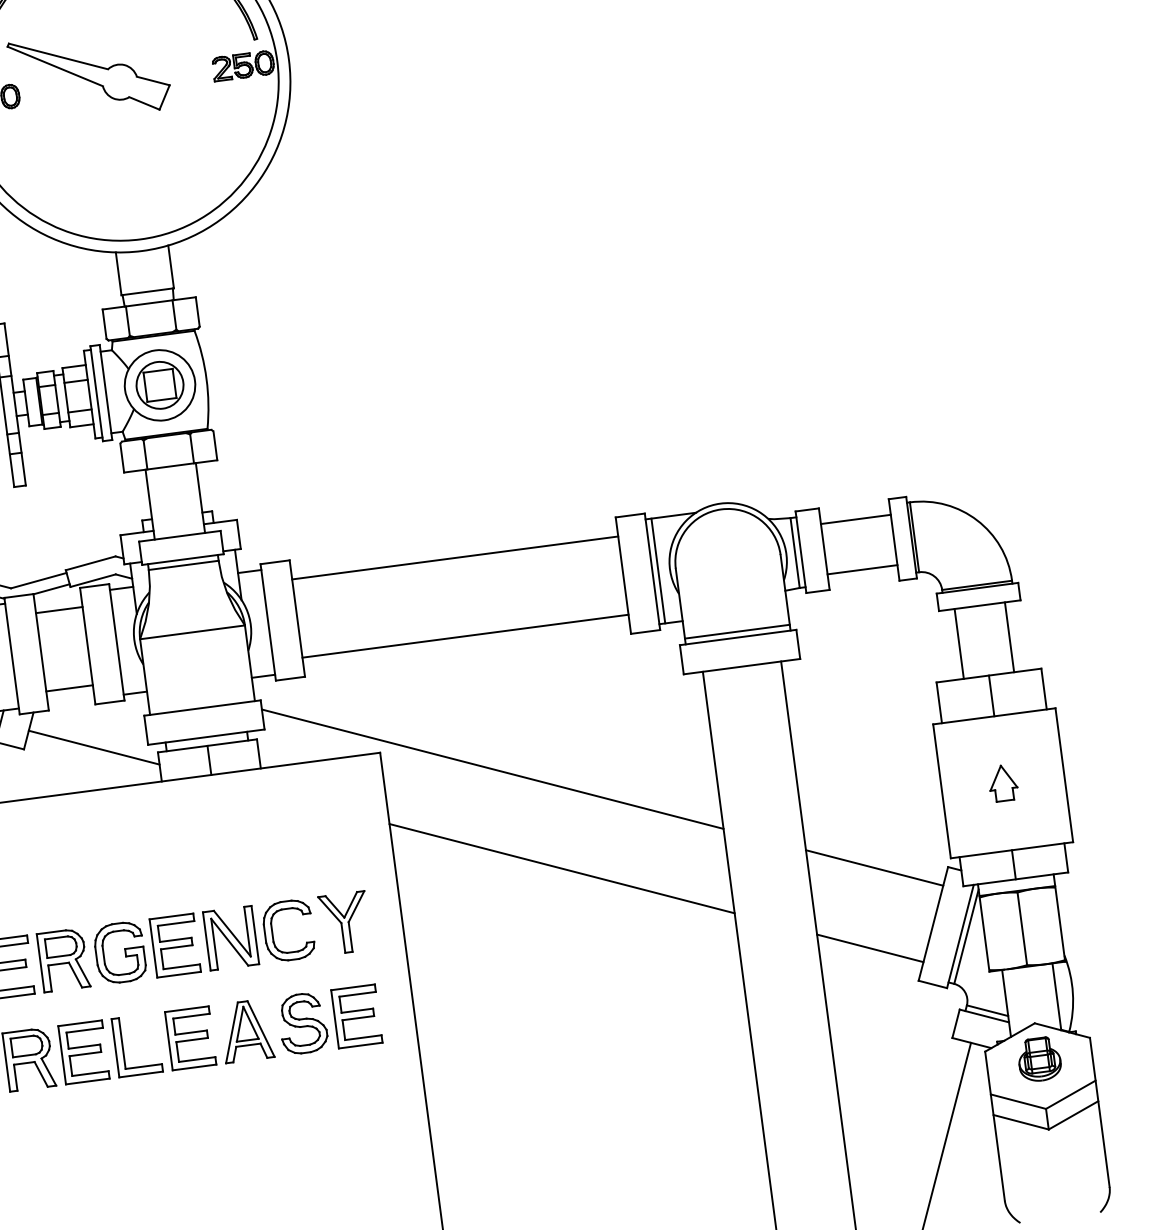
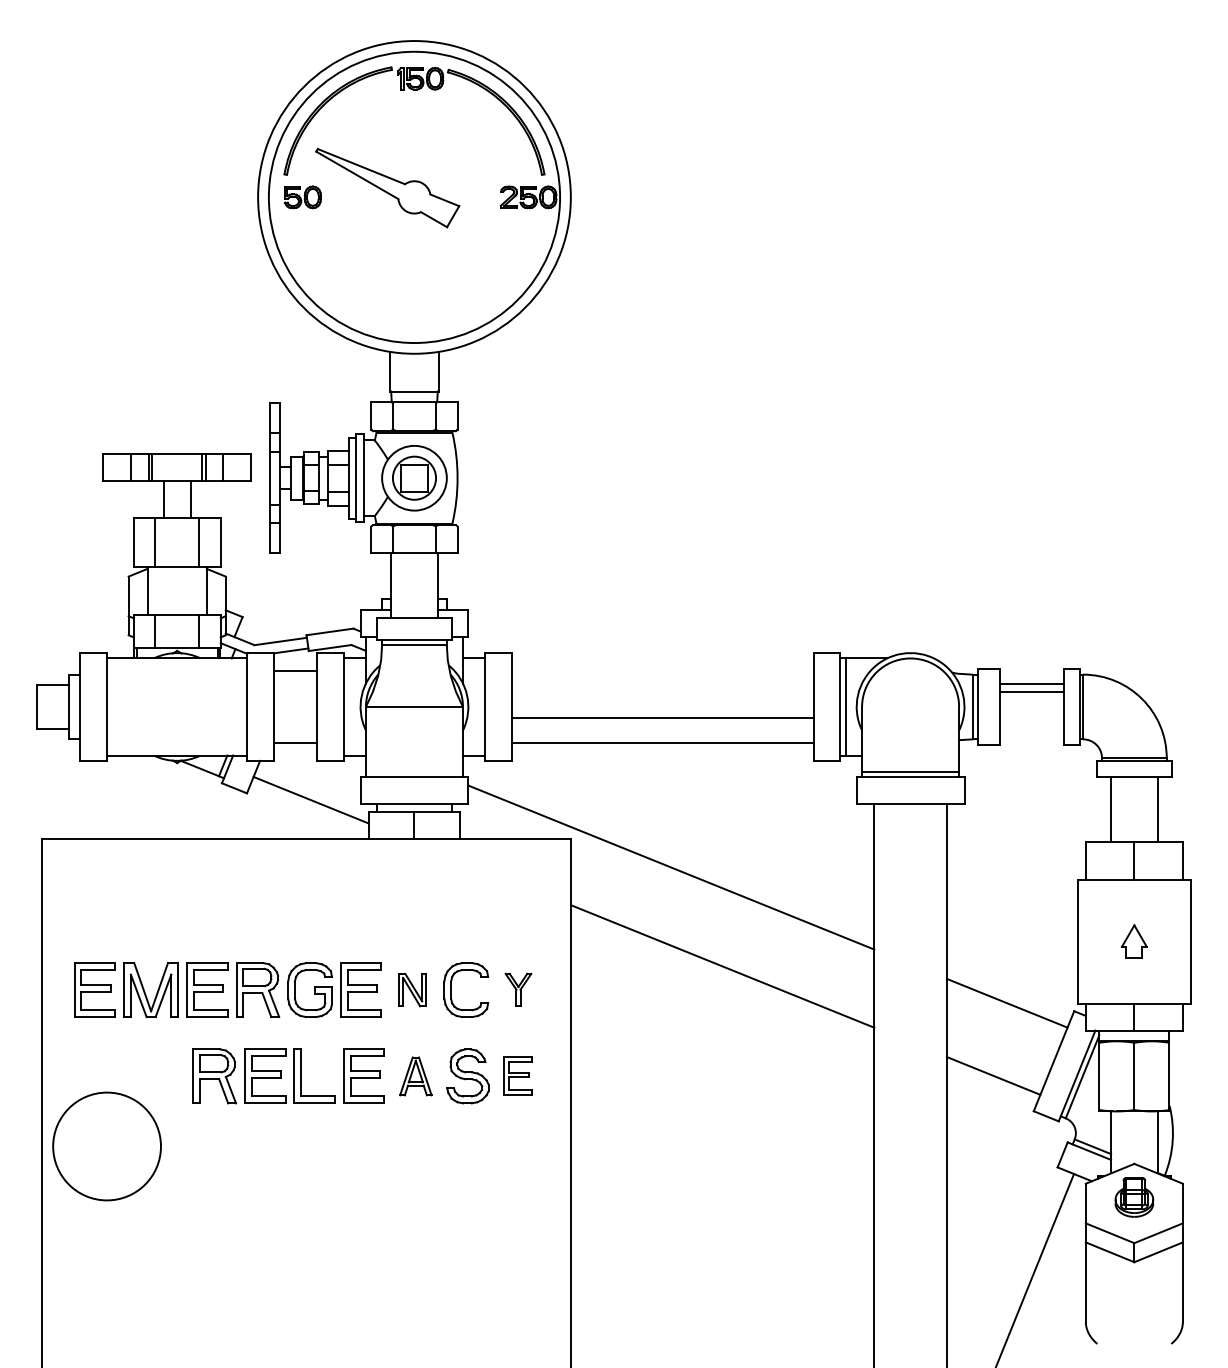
line: (455, 557) -> (662, 717), moved
line: (862, 570) -> (1031, 692), moved
part: (345, 922) -> (518, 989), size x0.6
part: (230, 937) -> (412, 989), size x0.6
part: (356, 1015) -> (517, 1075), size x0.7
part: (246, 1031) -> (415, 1076), size x0.7

